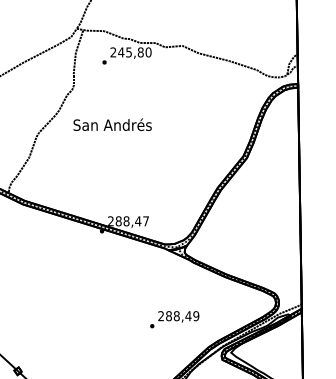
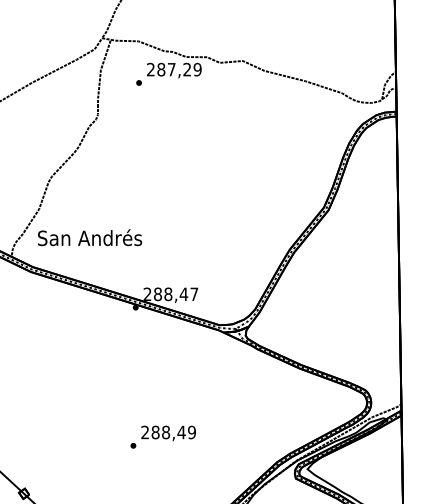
text: (134, 52) -> (178, 69), 245,80 -> 287,29
text: (112, 124) -> (89, 237), moved
text: (174, 319) -> (162, 436), moved

